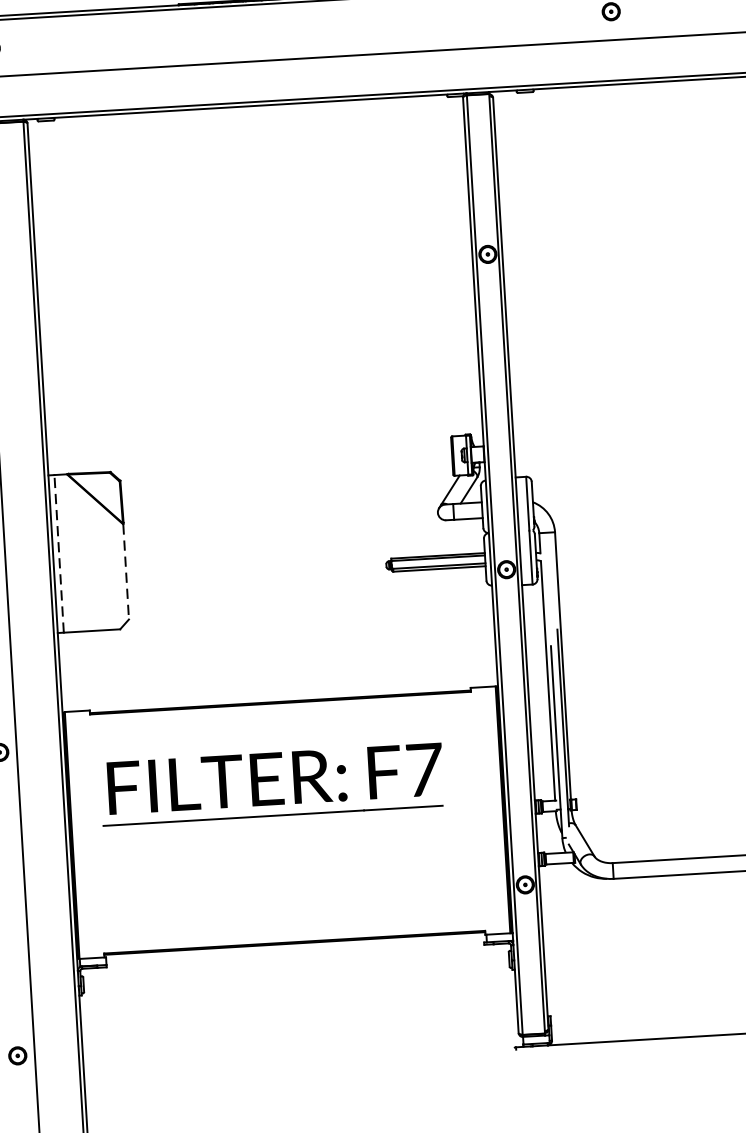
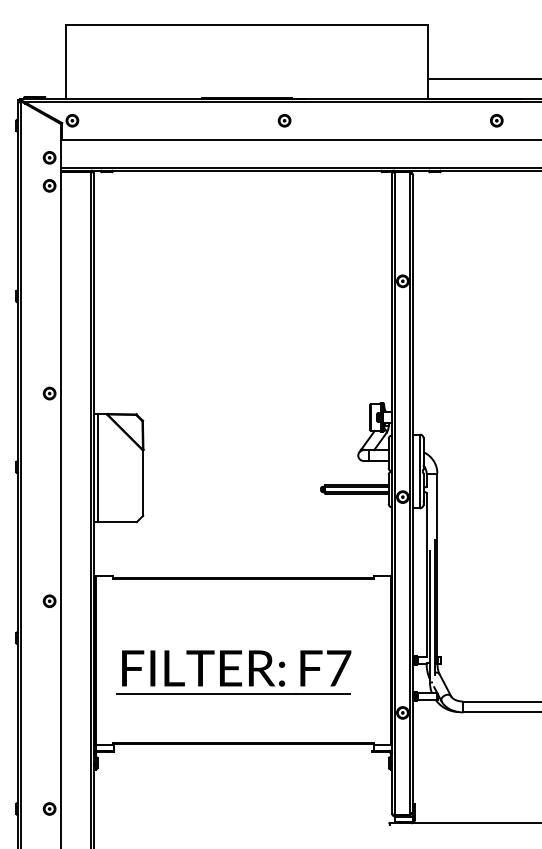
part: (301, 29) -> (284, 120), added
line: (59, 554) -> (98, 468), dashed -> solid
line: (126, 572) -> (143, 483), dashed -> solid
part: (271, 785) -> (233, 672), moved

